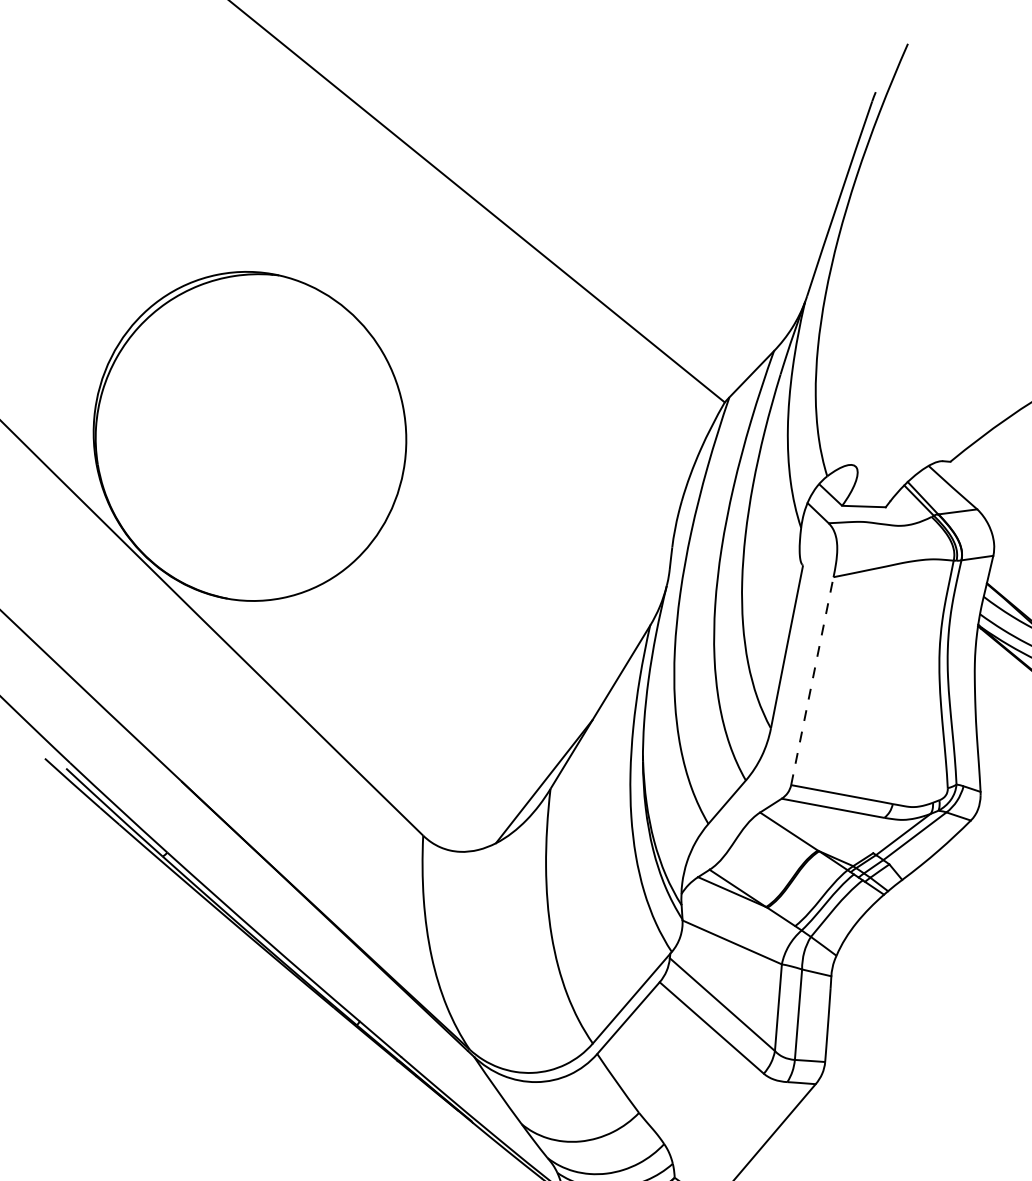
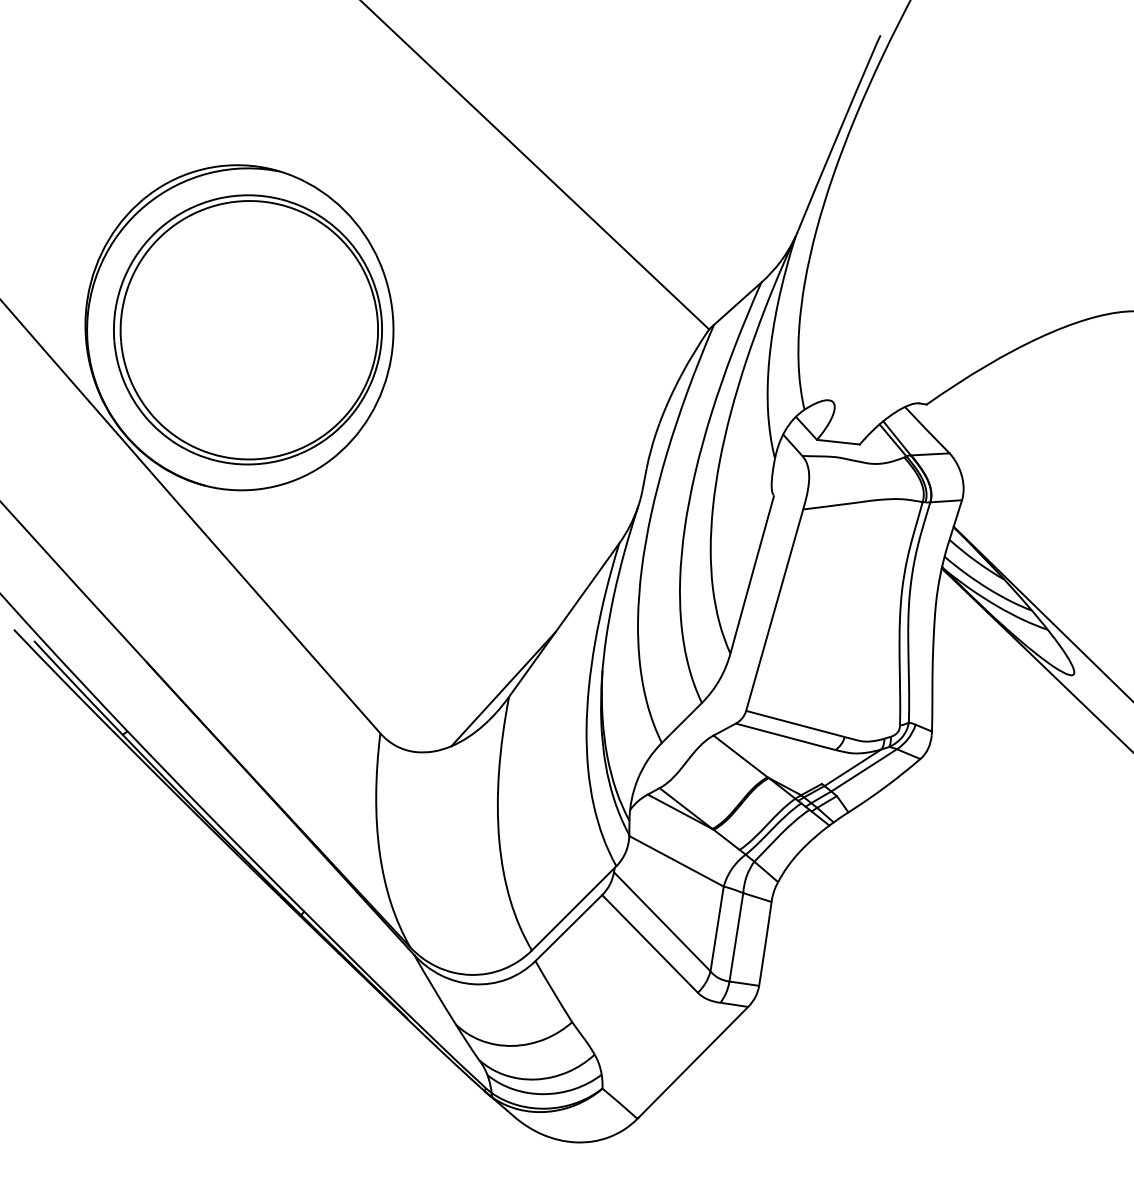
part: (258, 437) -> (247, 329), added
line: (812, 681) -> (774, 610), dashed -> solid

